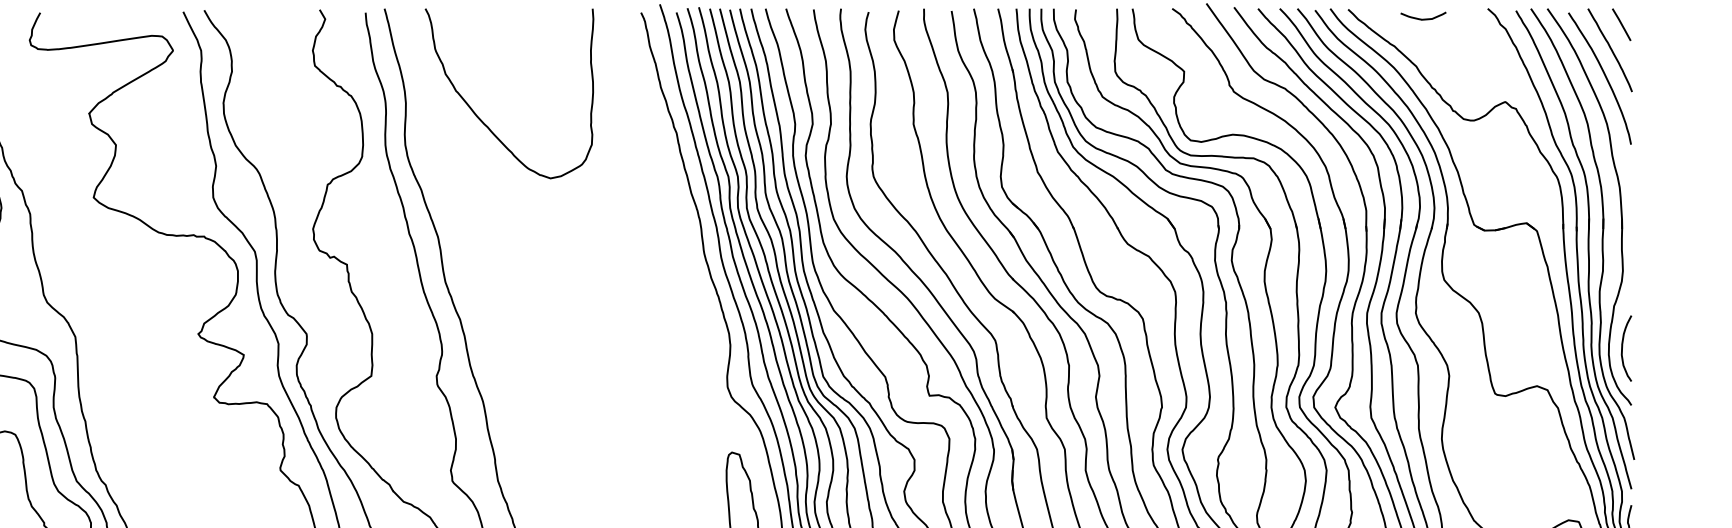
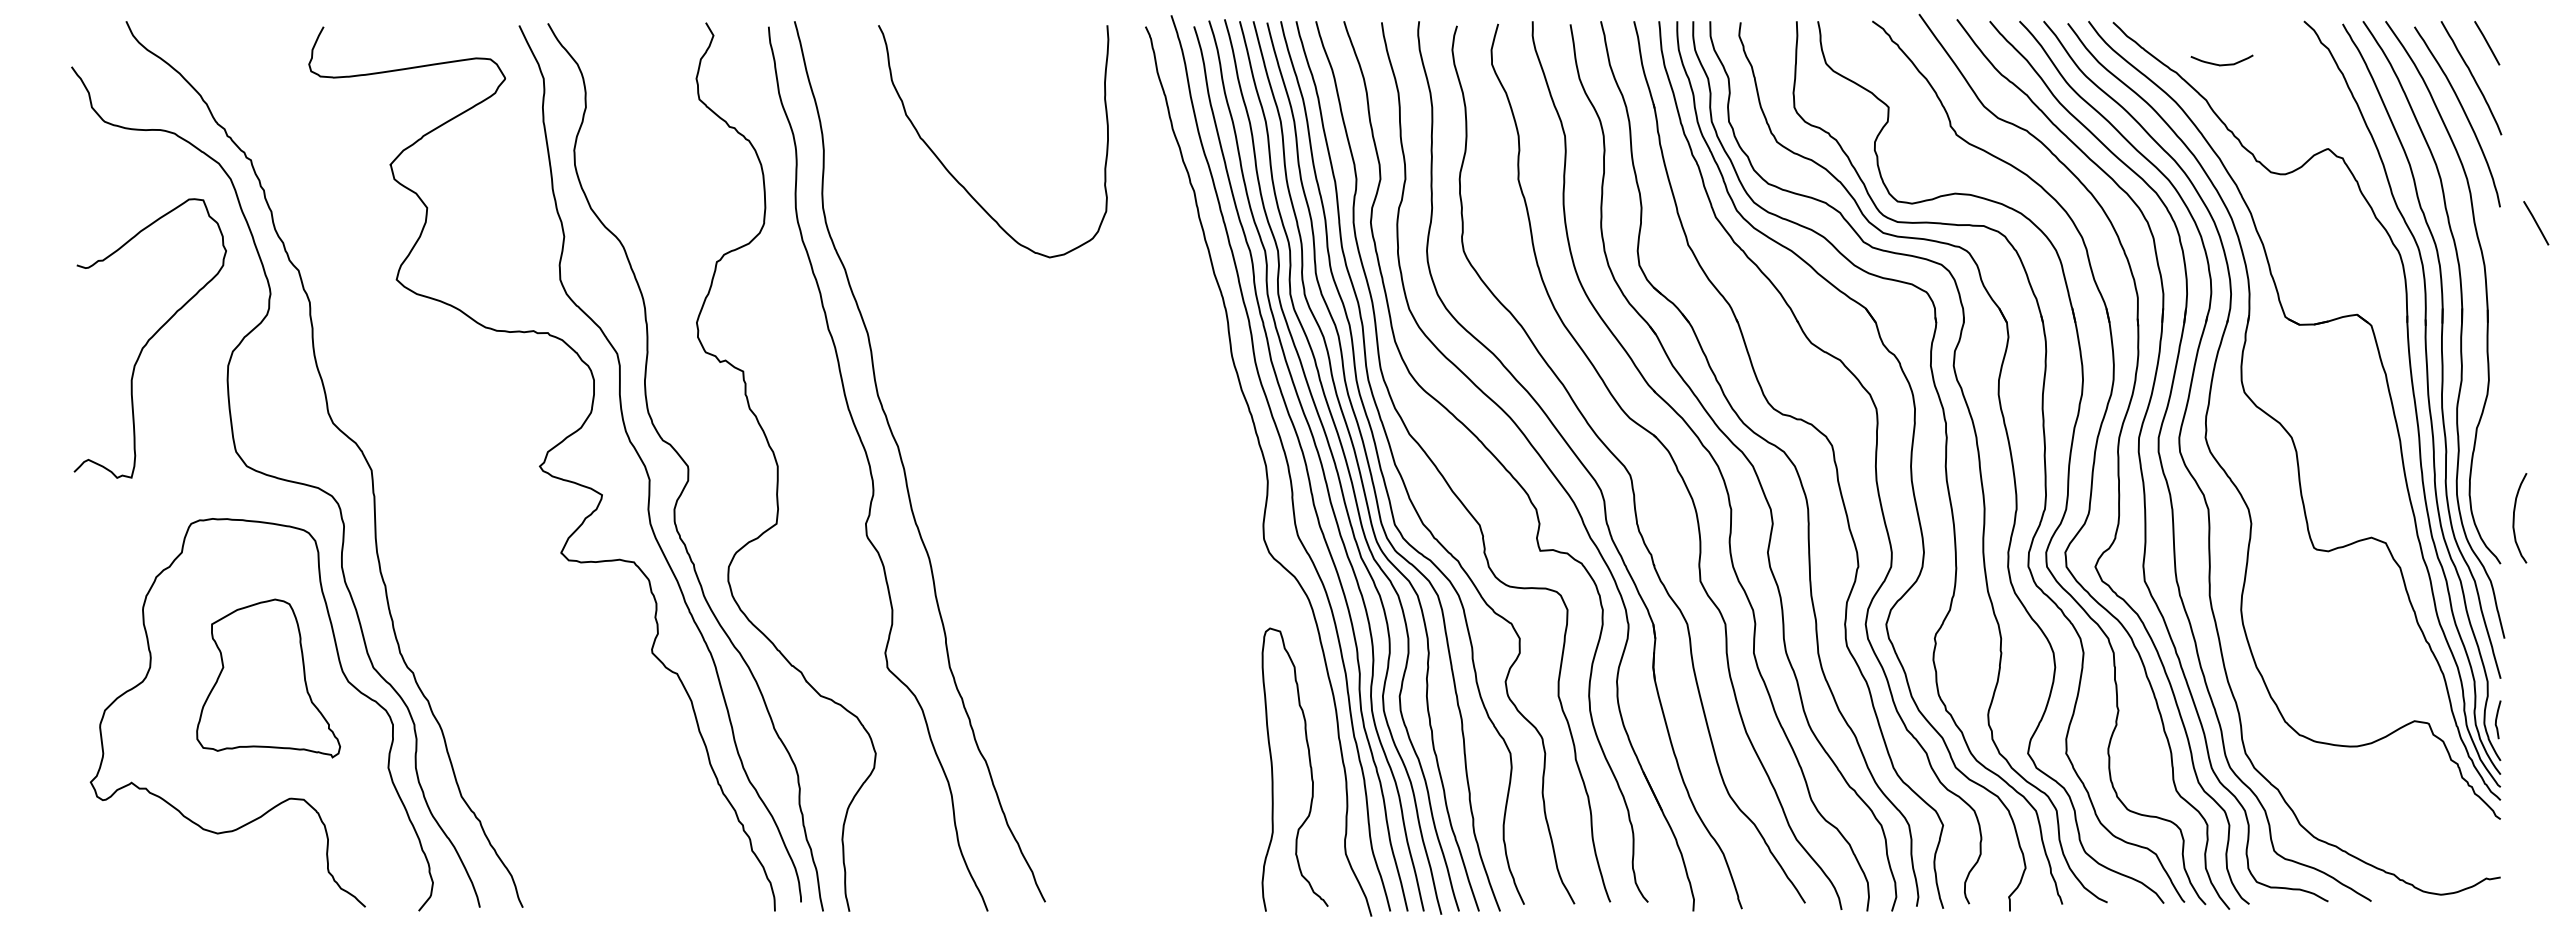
curve: (1423, 19) -> (2221, 64), moved
curve: (482, 120) -> (956, 178), moved
line: (1657, 156) -> (2536, 223), added
curve: (1622, 348) -> (2514, 518), moved

